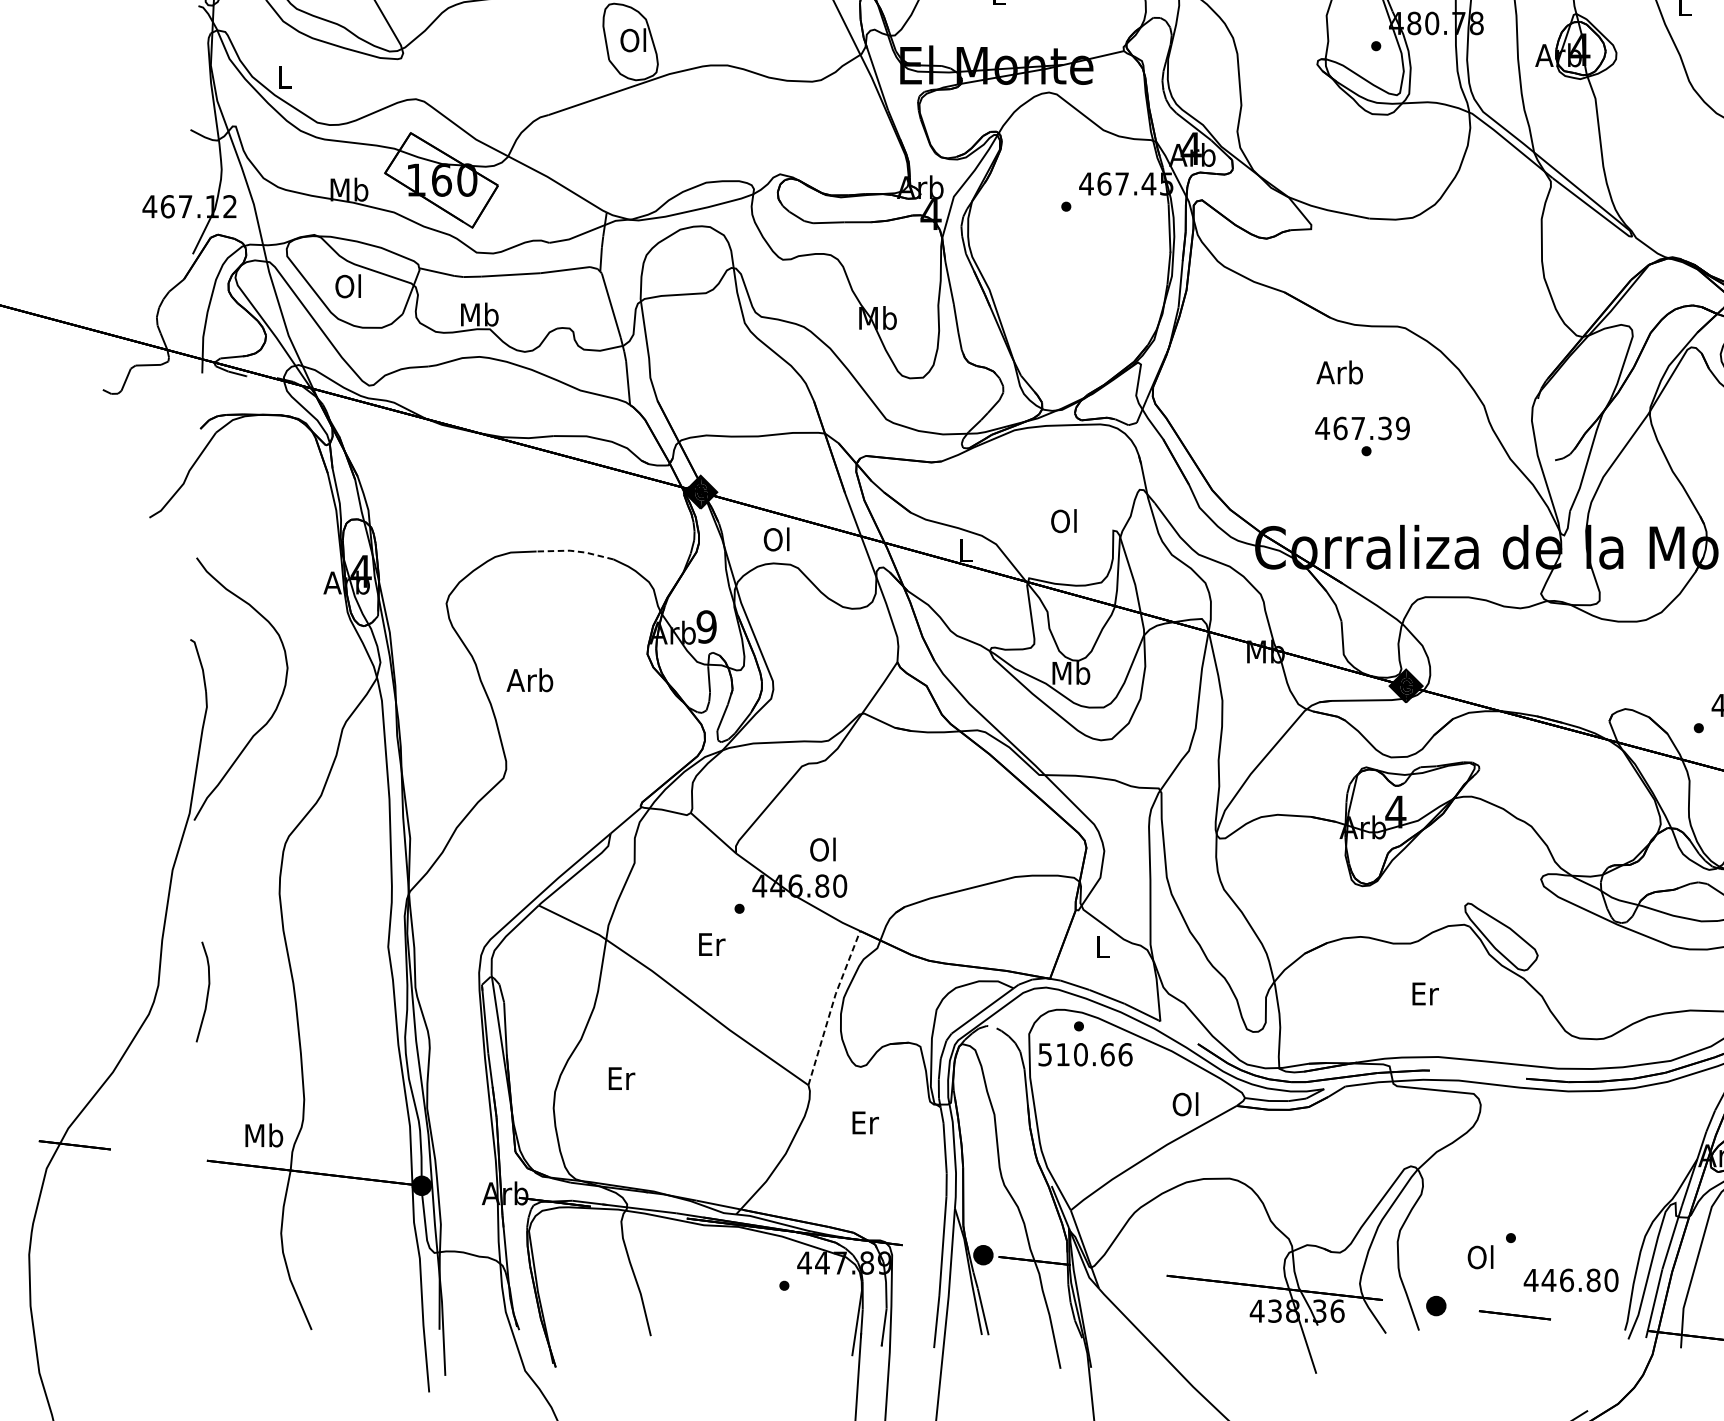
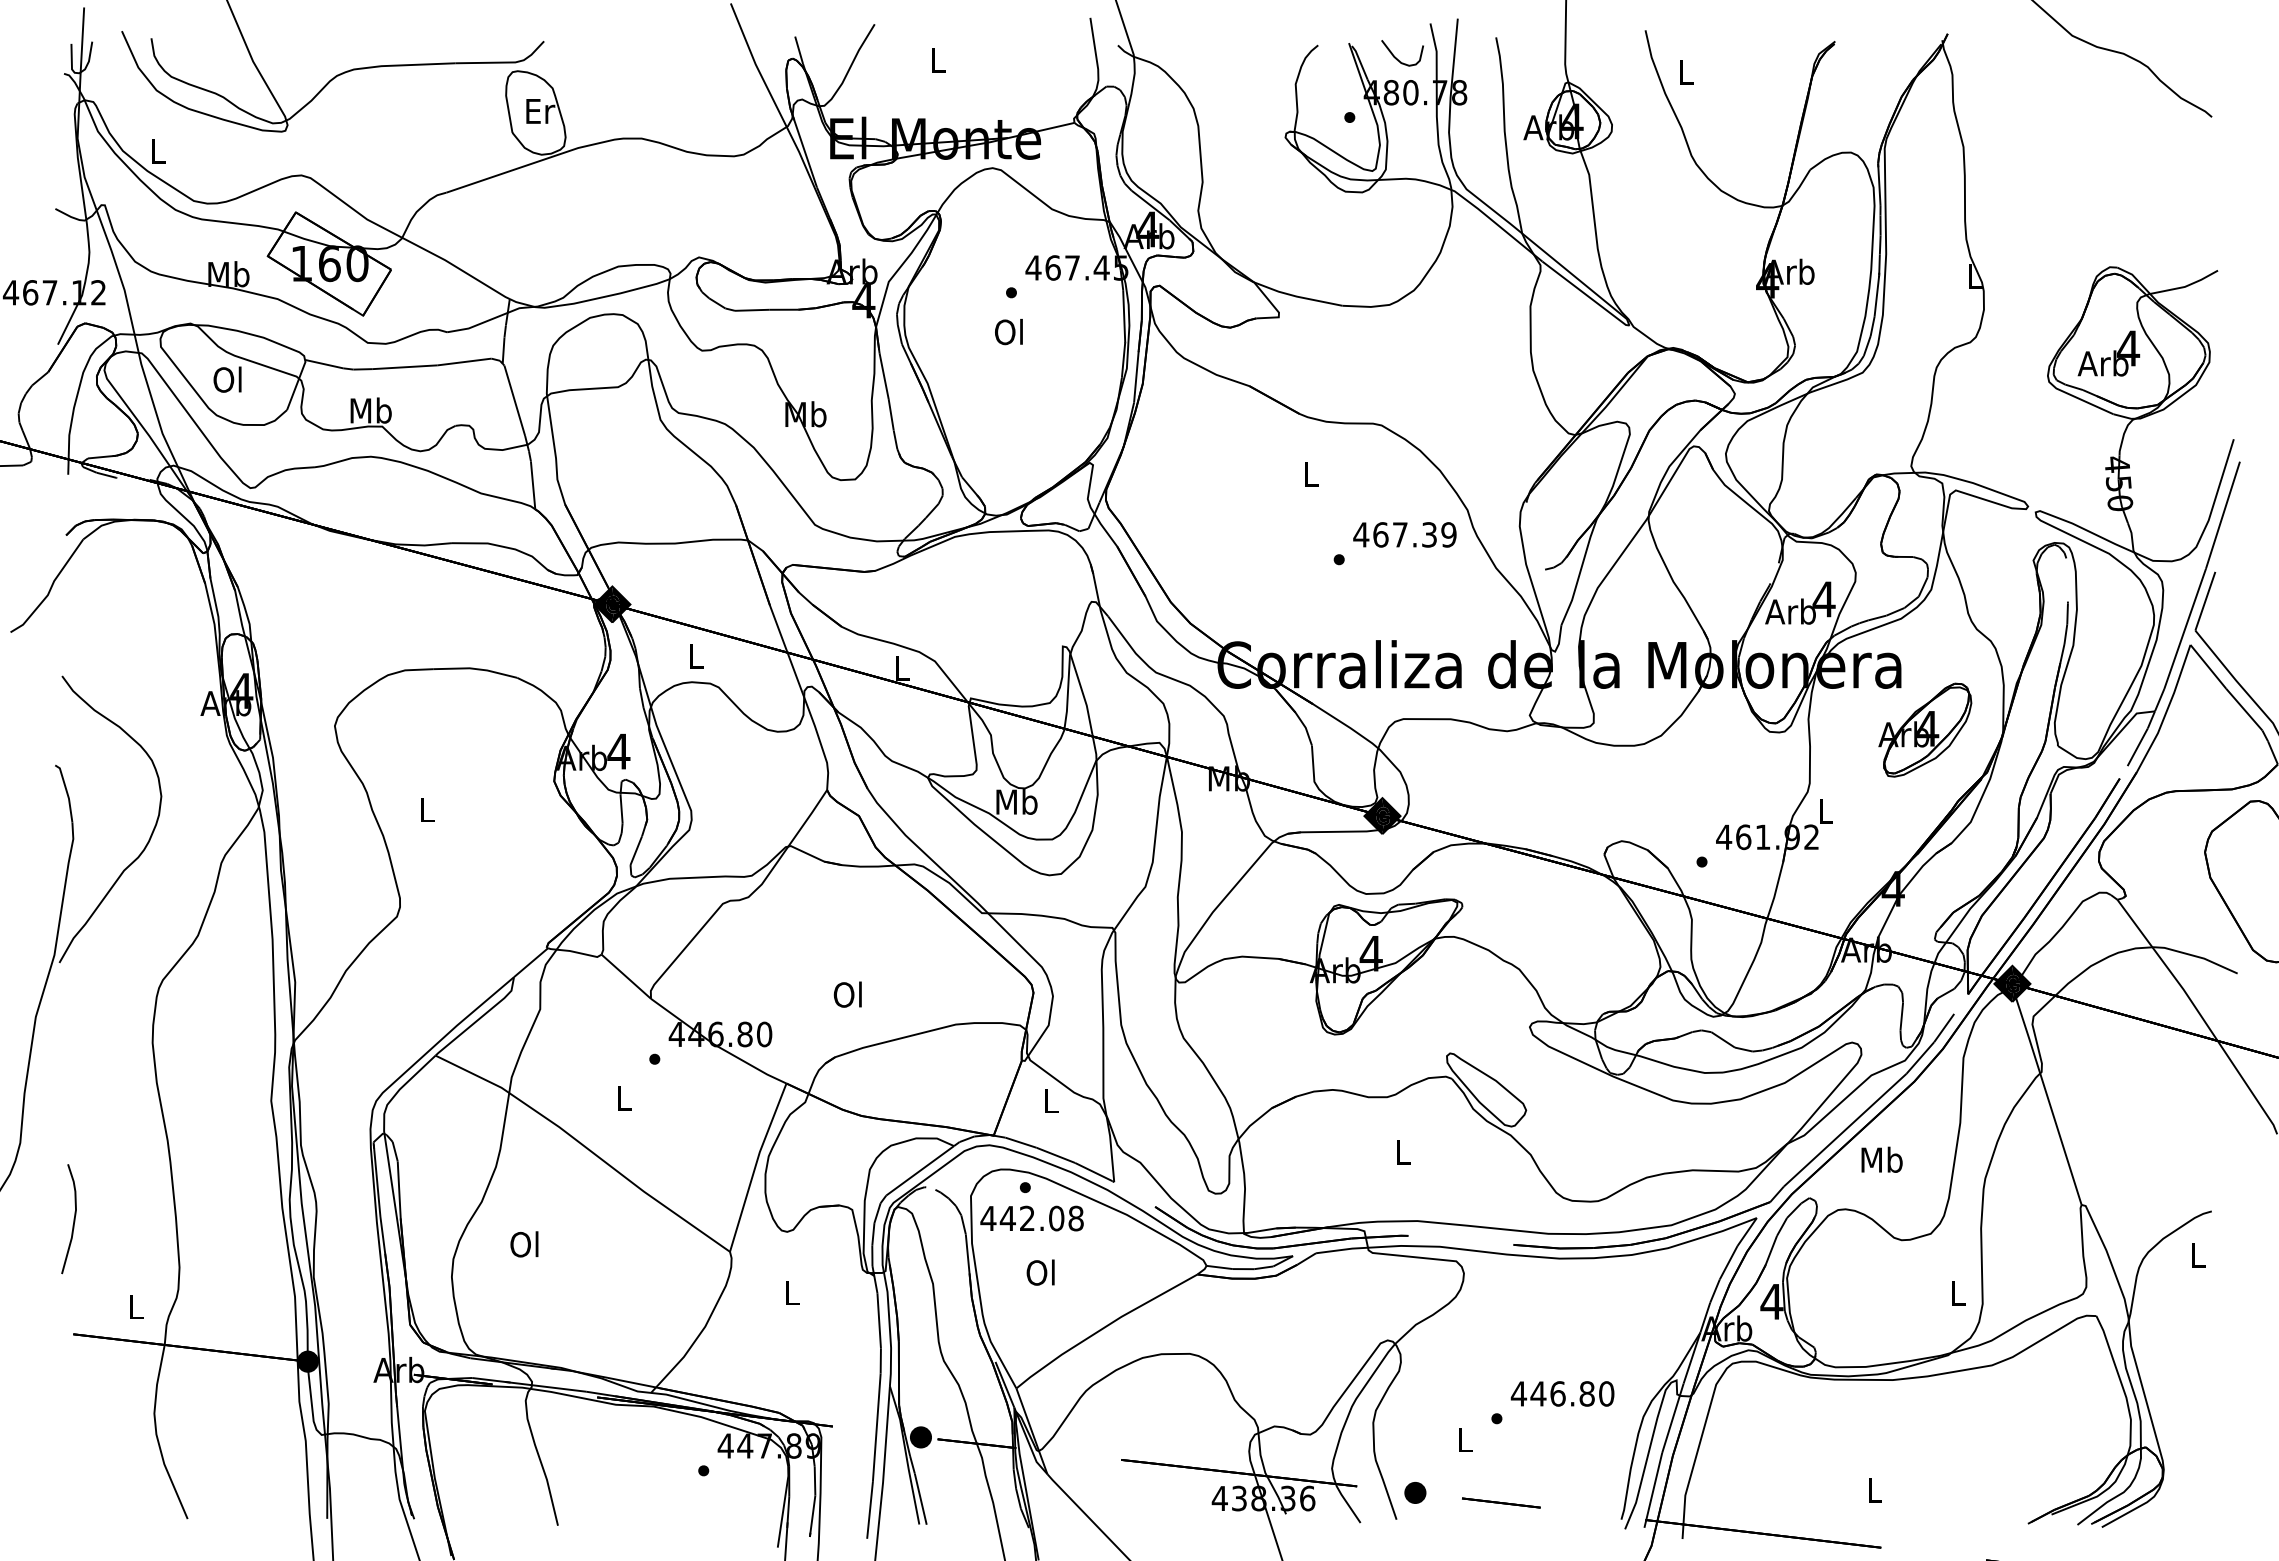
text: (633, 40) -> (539, 111), Ol -> Er
text: (1339, 372) -> (1309, 473), Arb -> L
text: (1362, 428) -> (1404, 534), moved
text: (1063, 521) -> (1008, 332), moved
text: (776, 539) -> (695, 656), Ol -> L
line: (575, 551) -> (475, 669), dashed -> solid
text: (706, 626) -> (618, 751), 9 -> 4
text: (529, 680) -> (425, 809), Arb -> L
text: (822, 849) -> (847, 994), moved
text: (711, 944) -> (624, 1098), Er -> L
curve: (207, 992) -> (73, 1219), moved
text: (1425, 993) -> (1403, 1151), Er -> L
line: (831, 1007) -> (755, 1166), dashed -> solid
text: (1084, 1054) -> (1031, 1218), 510.66 -> 442.08
text: (621, 1078) -> (525, 1244), Er -> Ol
text: (1185, 1104) -> (1040, 1272), moved
text: (865, 1122) -> (792, 1292), Er -> L
text: (263, 1135) -> (135, 1306), Mb -> L
text: (1480, 1257) -> (1463, 1439), Ol -> L
text: (1571, 1280) -> (1562, 1393), moved

